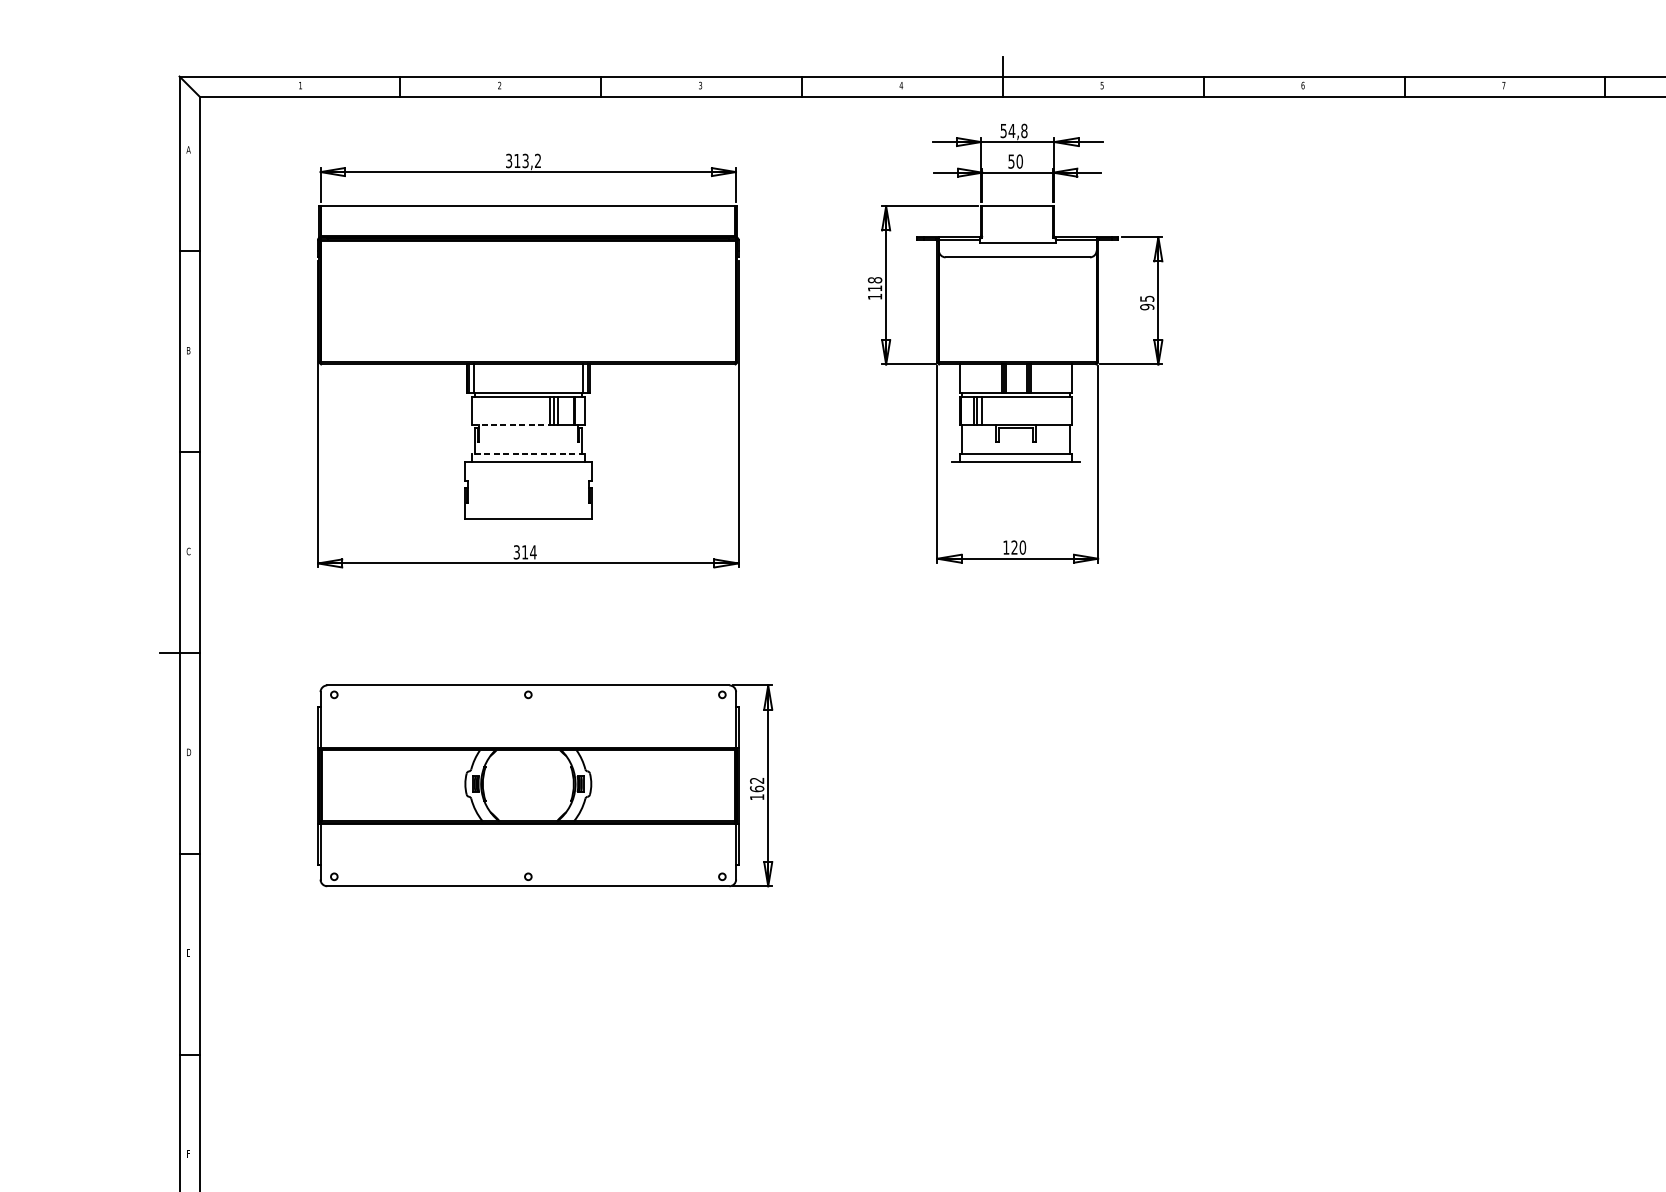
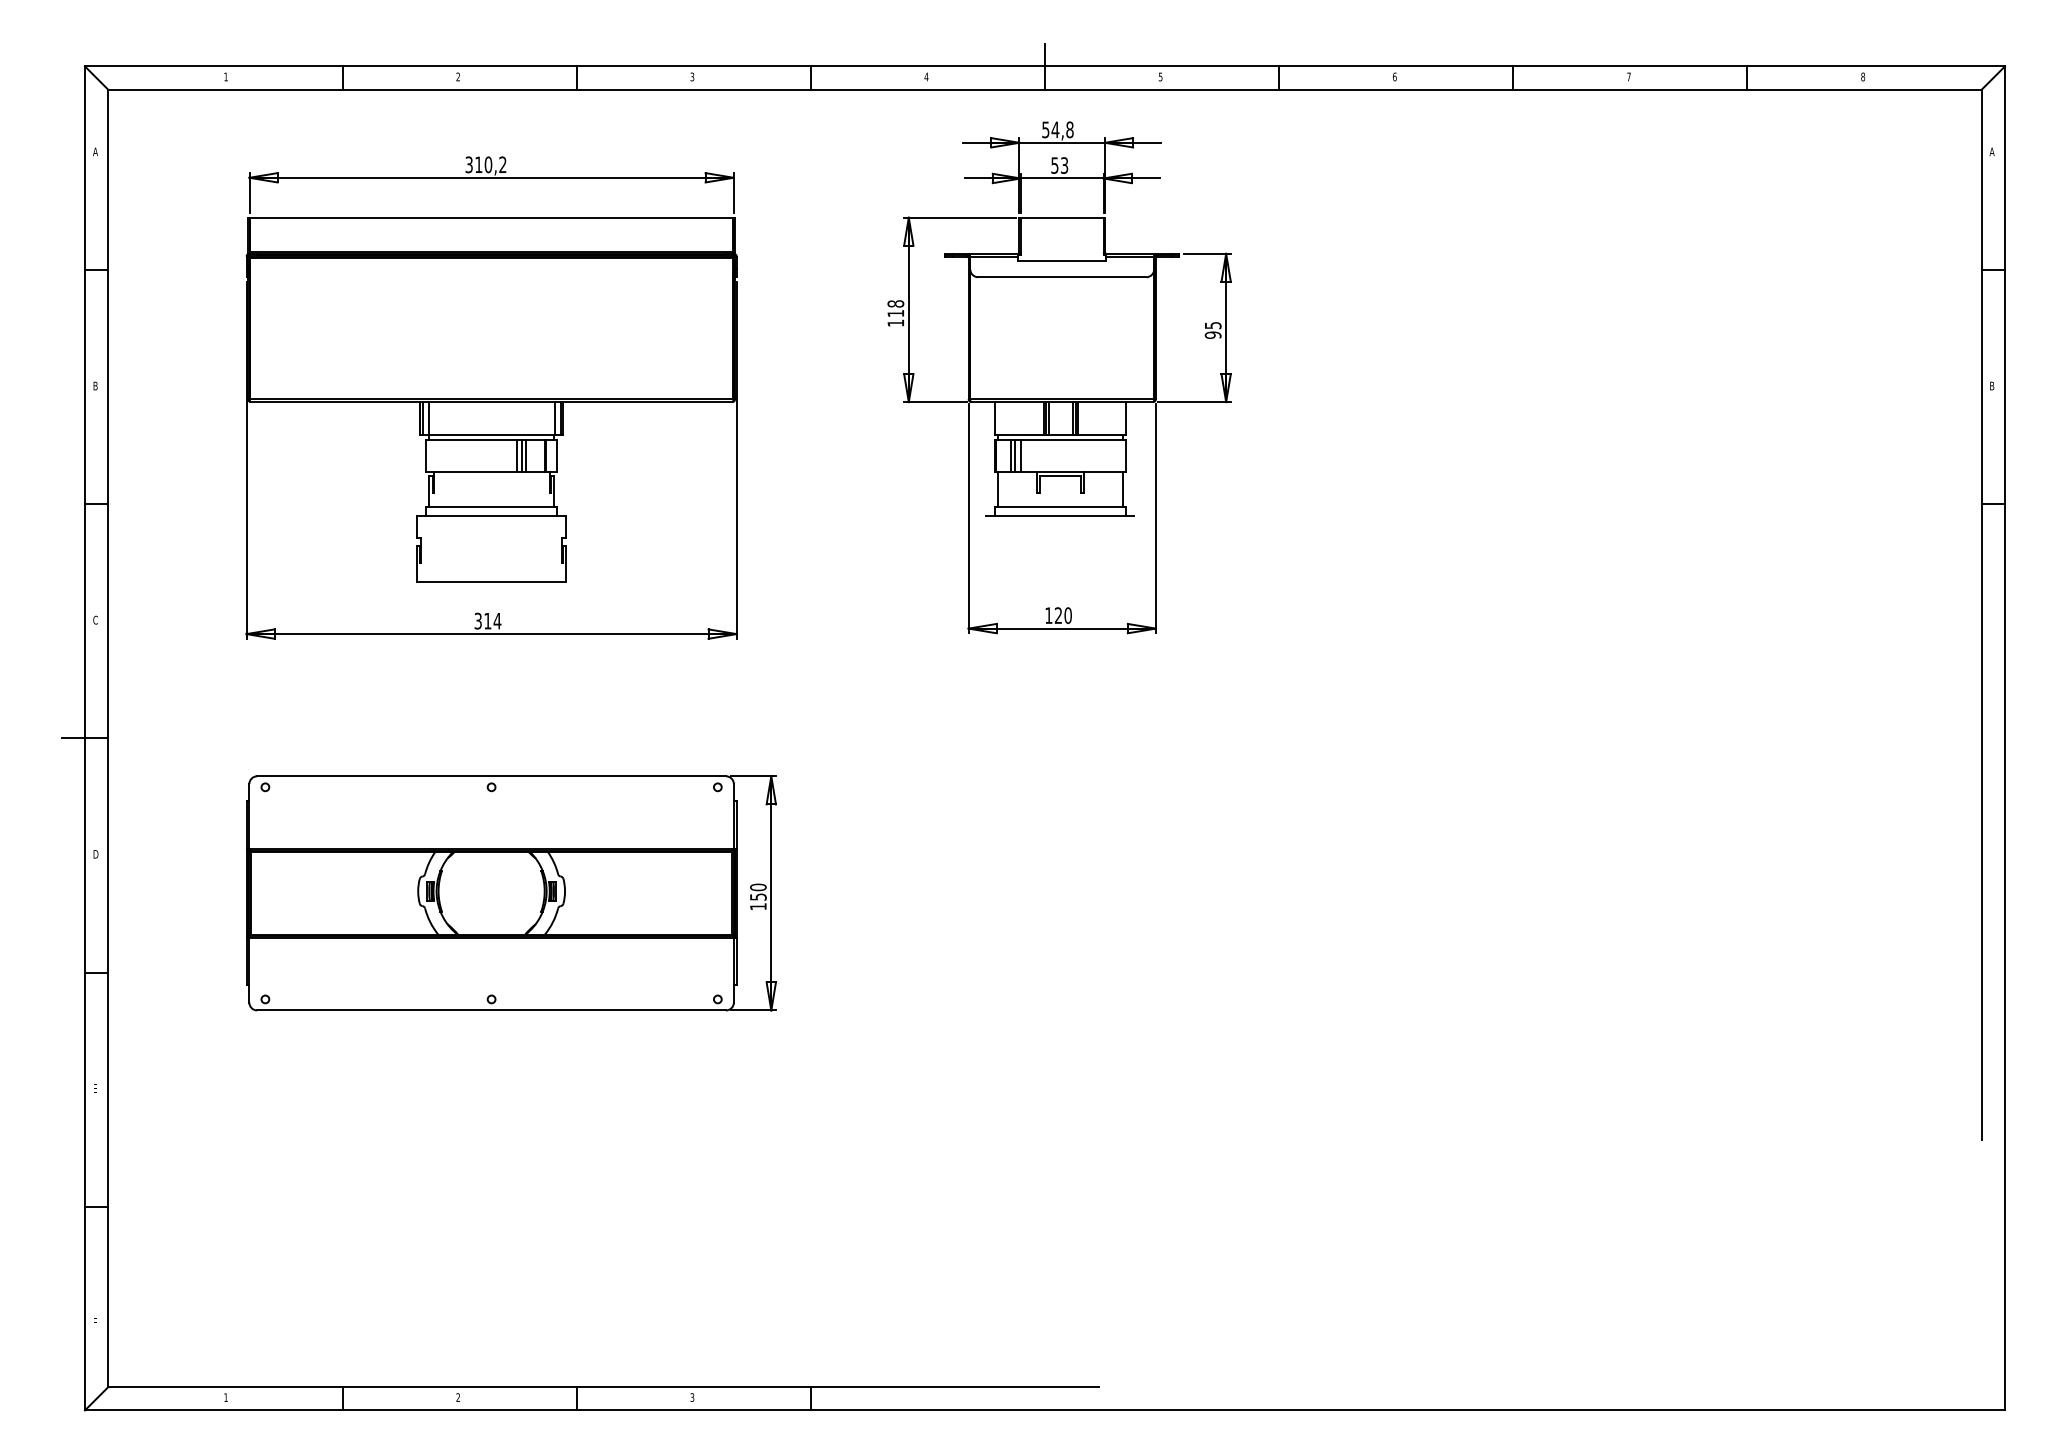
text: (525, 160) -> (488, 164), 313,2 -> 310,2
text: (1019, 161) -> (1064, 165), 50 -> 53
line: (511, 424) -> (471, 472), dashed -> solid
line: (528, 454) -> (491, 506), dashed -> solid
text: (757, 784) -> (758, 891), 162 -> 150

